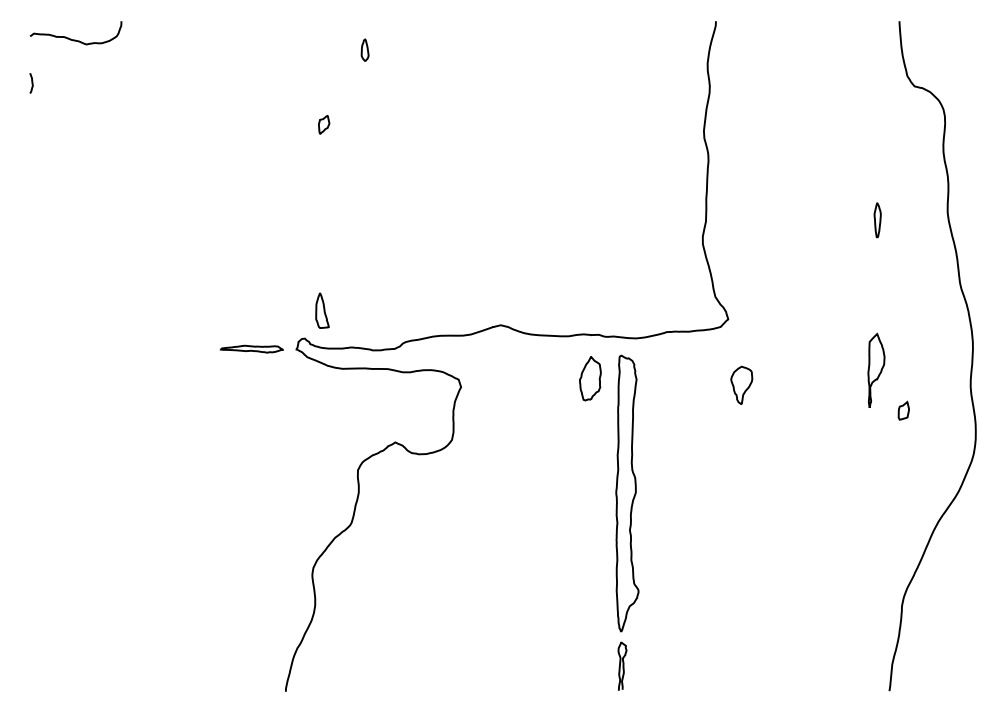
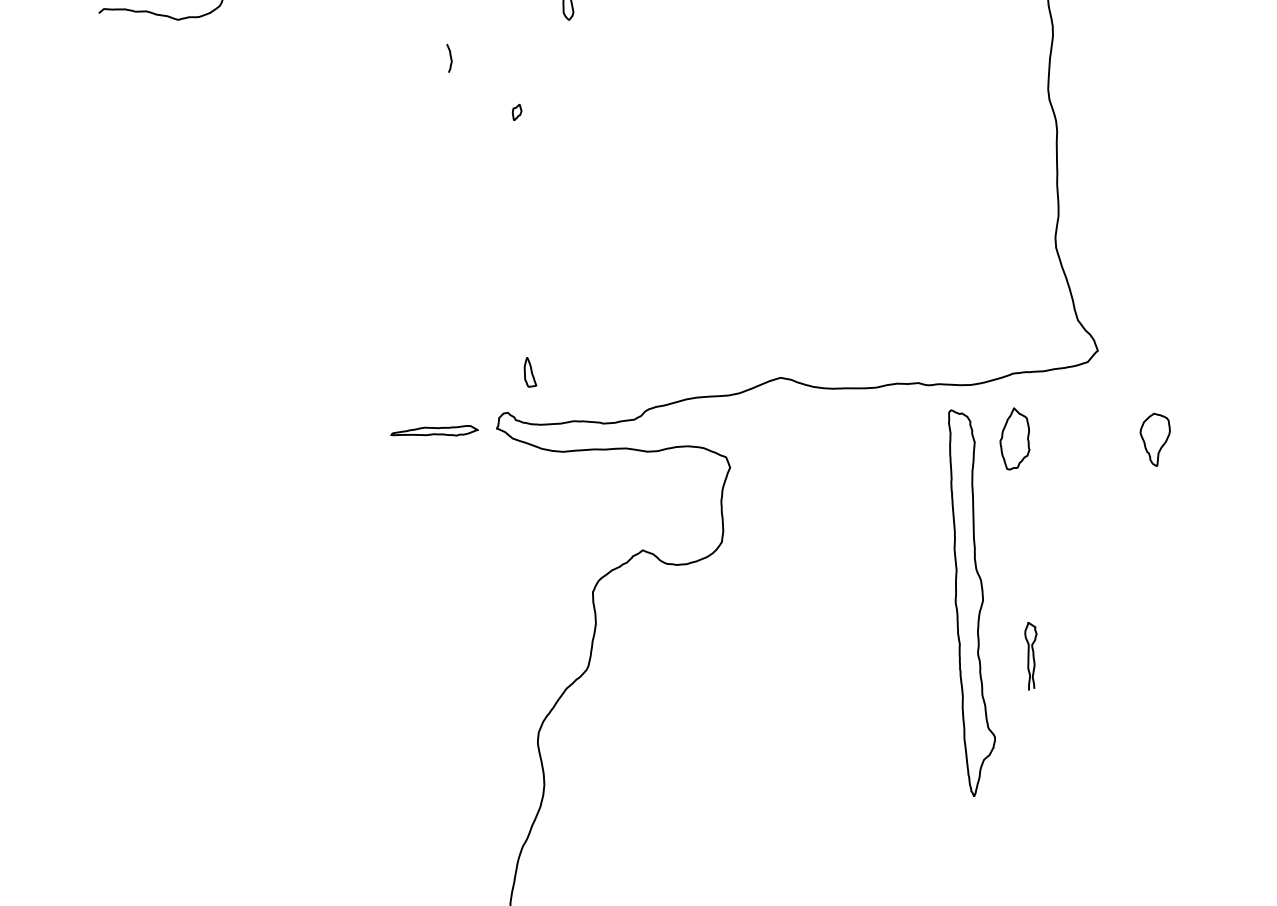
curve: (31, 83) -> (449, 58), moved
part: (324, 124) -> (517, 111), size x0.6
part: (322, 310) -> (530, 372), size x0.6
part: (590, 378) -> (1015, 438), moved
part: (741, 384) -> (1155, 438), moved
curve: (622, 665) -> (1032, 654), moved

